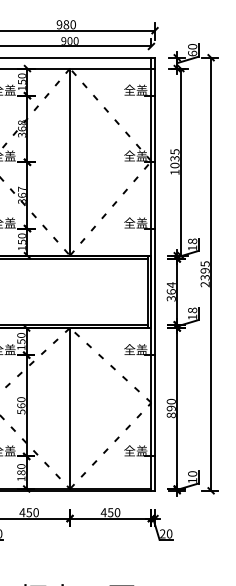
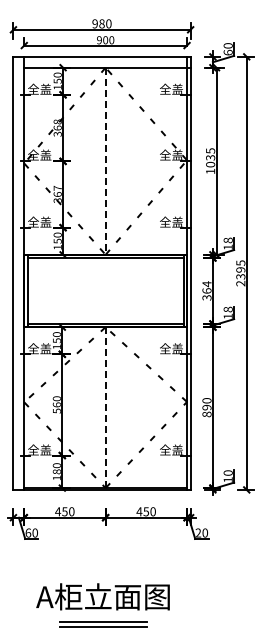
line: (69, 162) -> (105, 161), solid -> dashed
line: (69, 409) -> (105, 408), solid -> dashed

